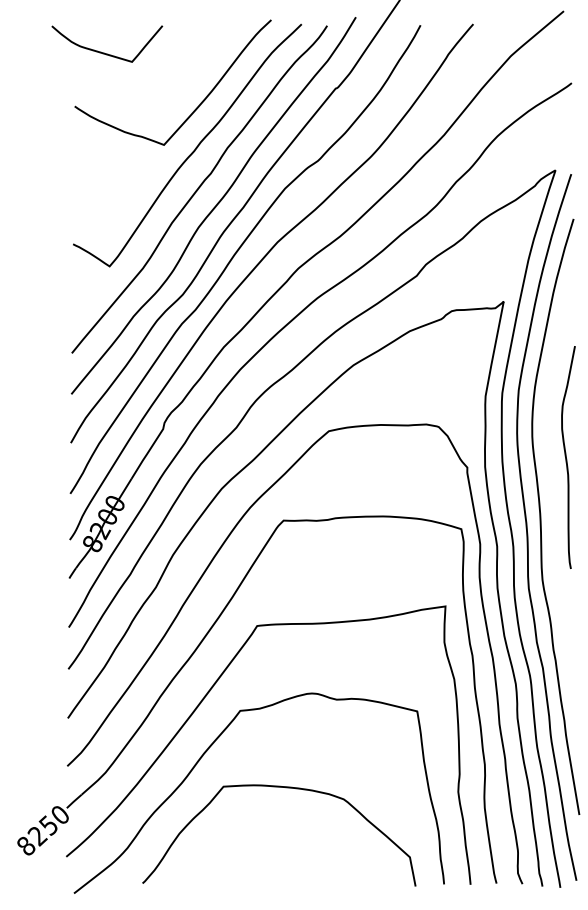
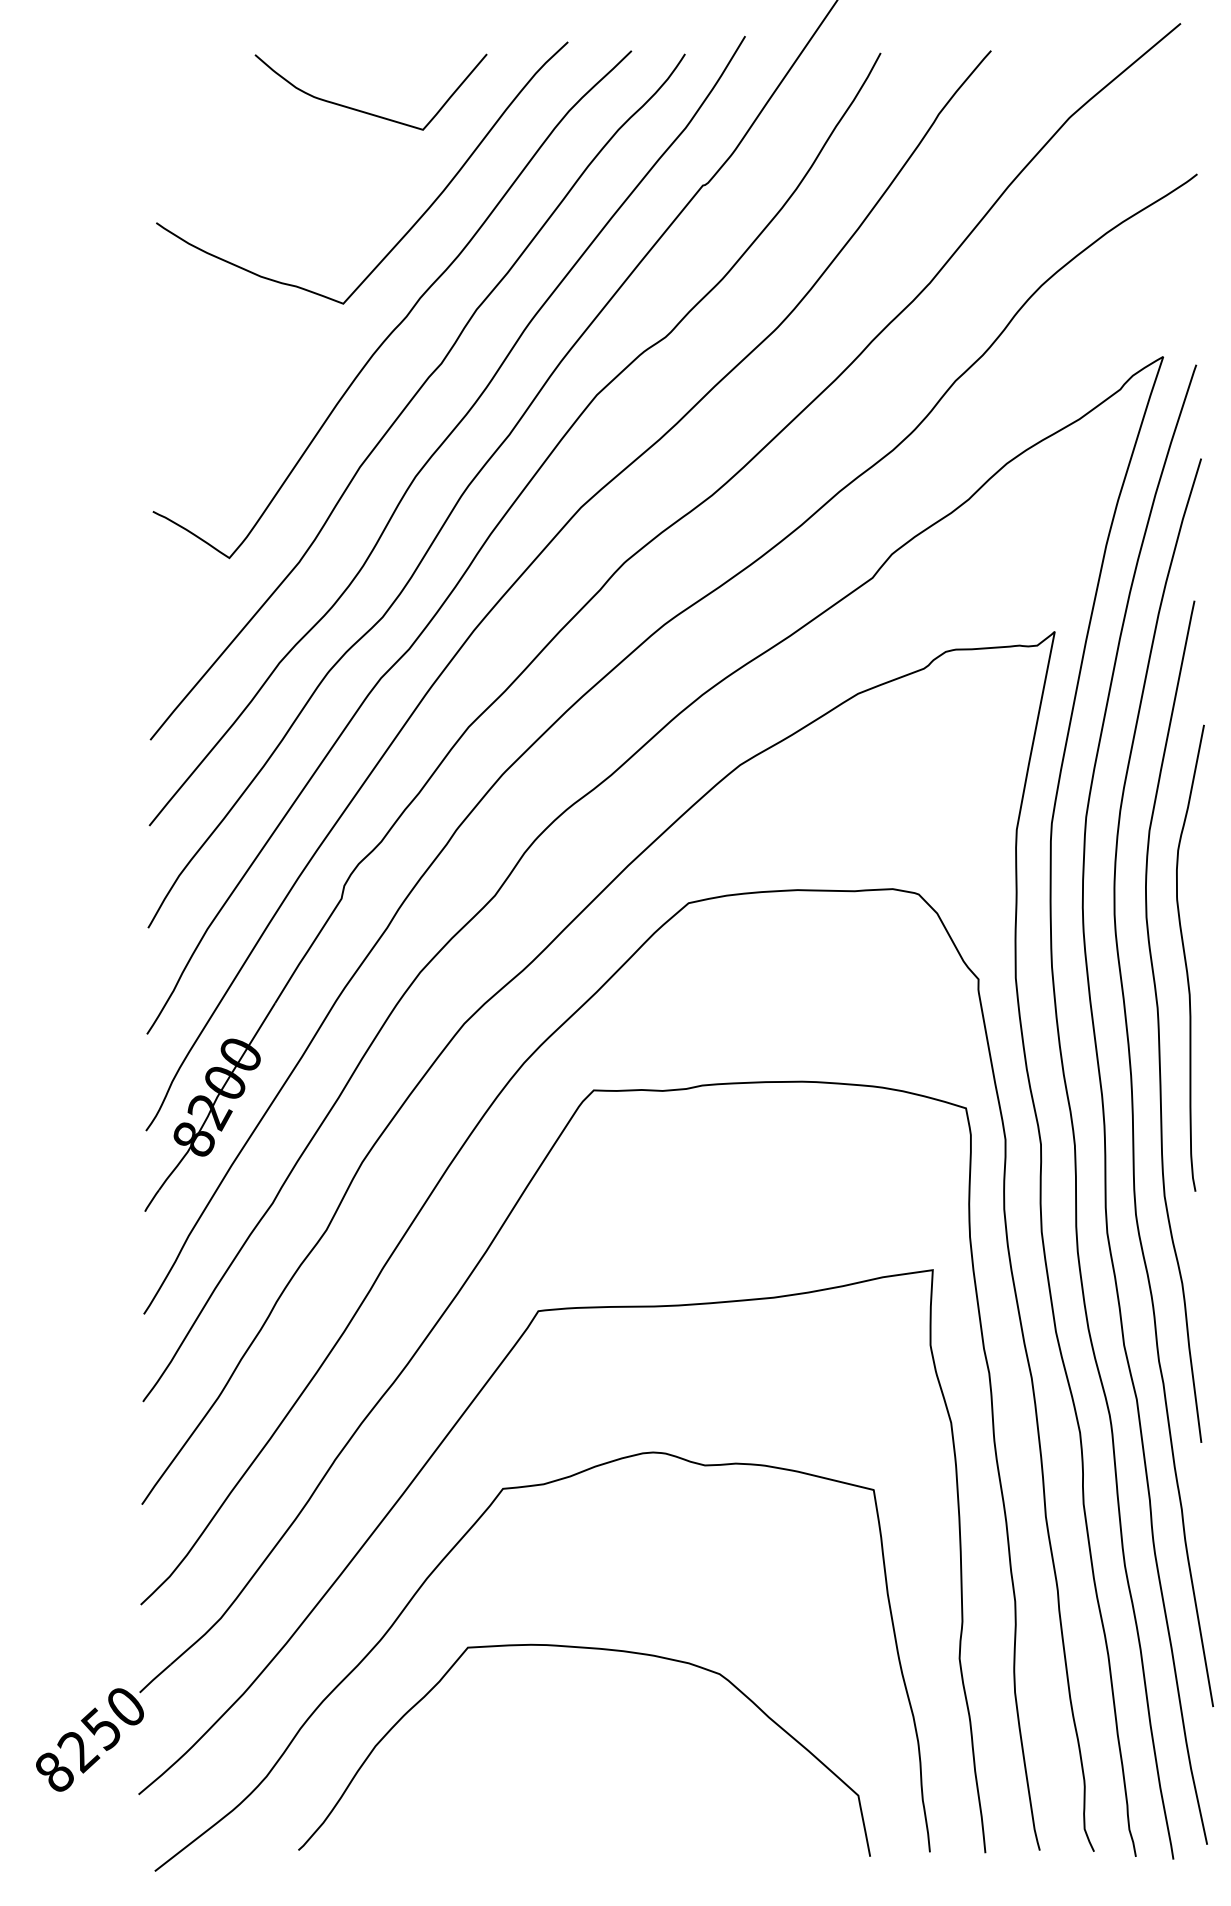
curve: (104, 52) -> (365, 110), moved
curve: (554, 487) -> (1161, 1021), added

